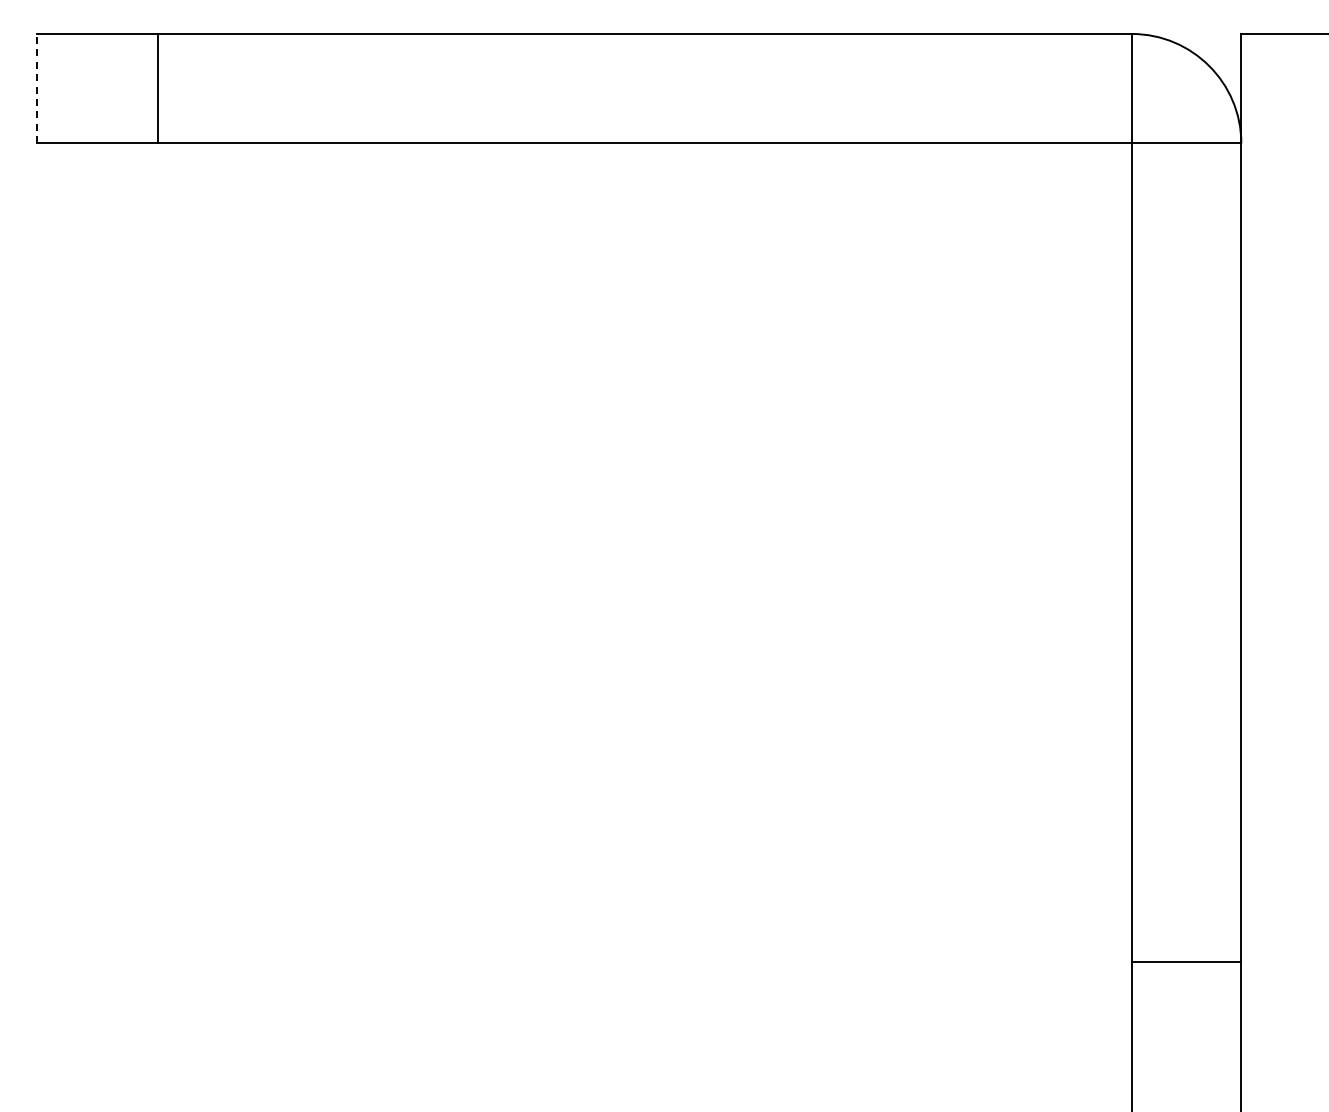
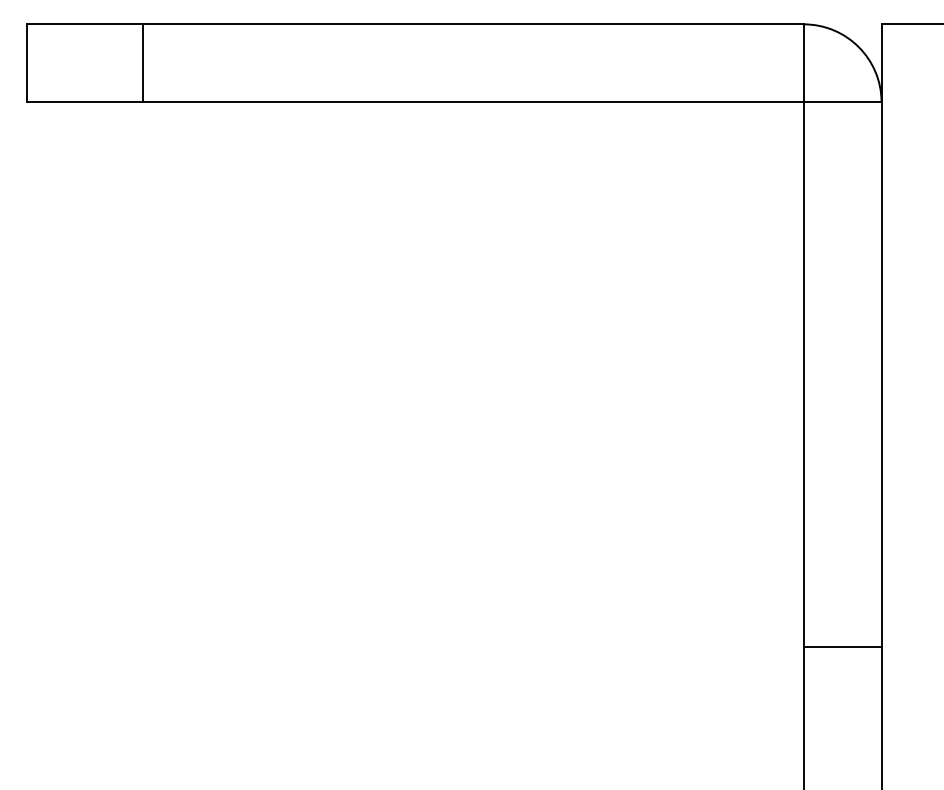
line: (37, 88) -> (26, 63), dashed -> solid
line: (158, 88) -> (143, 63), moved
line: (1186, 961) -> (842, 646), moved

